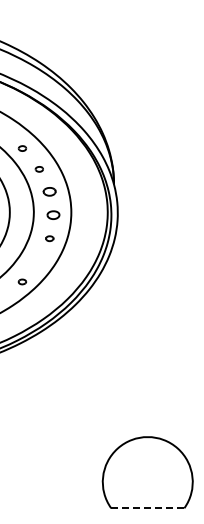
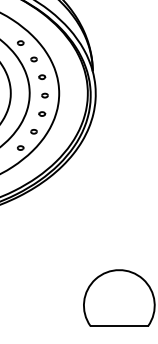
part: (49, 191) -> (42, 76), size x0.62
part: (52, 215) -> (44, 95), size x0.62
part: (38, 260) -> (33, 131), added
line: (147, 508) -> (119, 326), dashed -> solid

